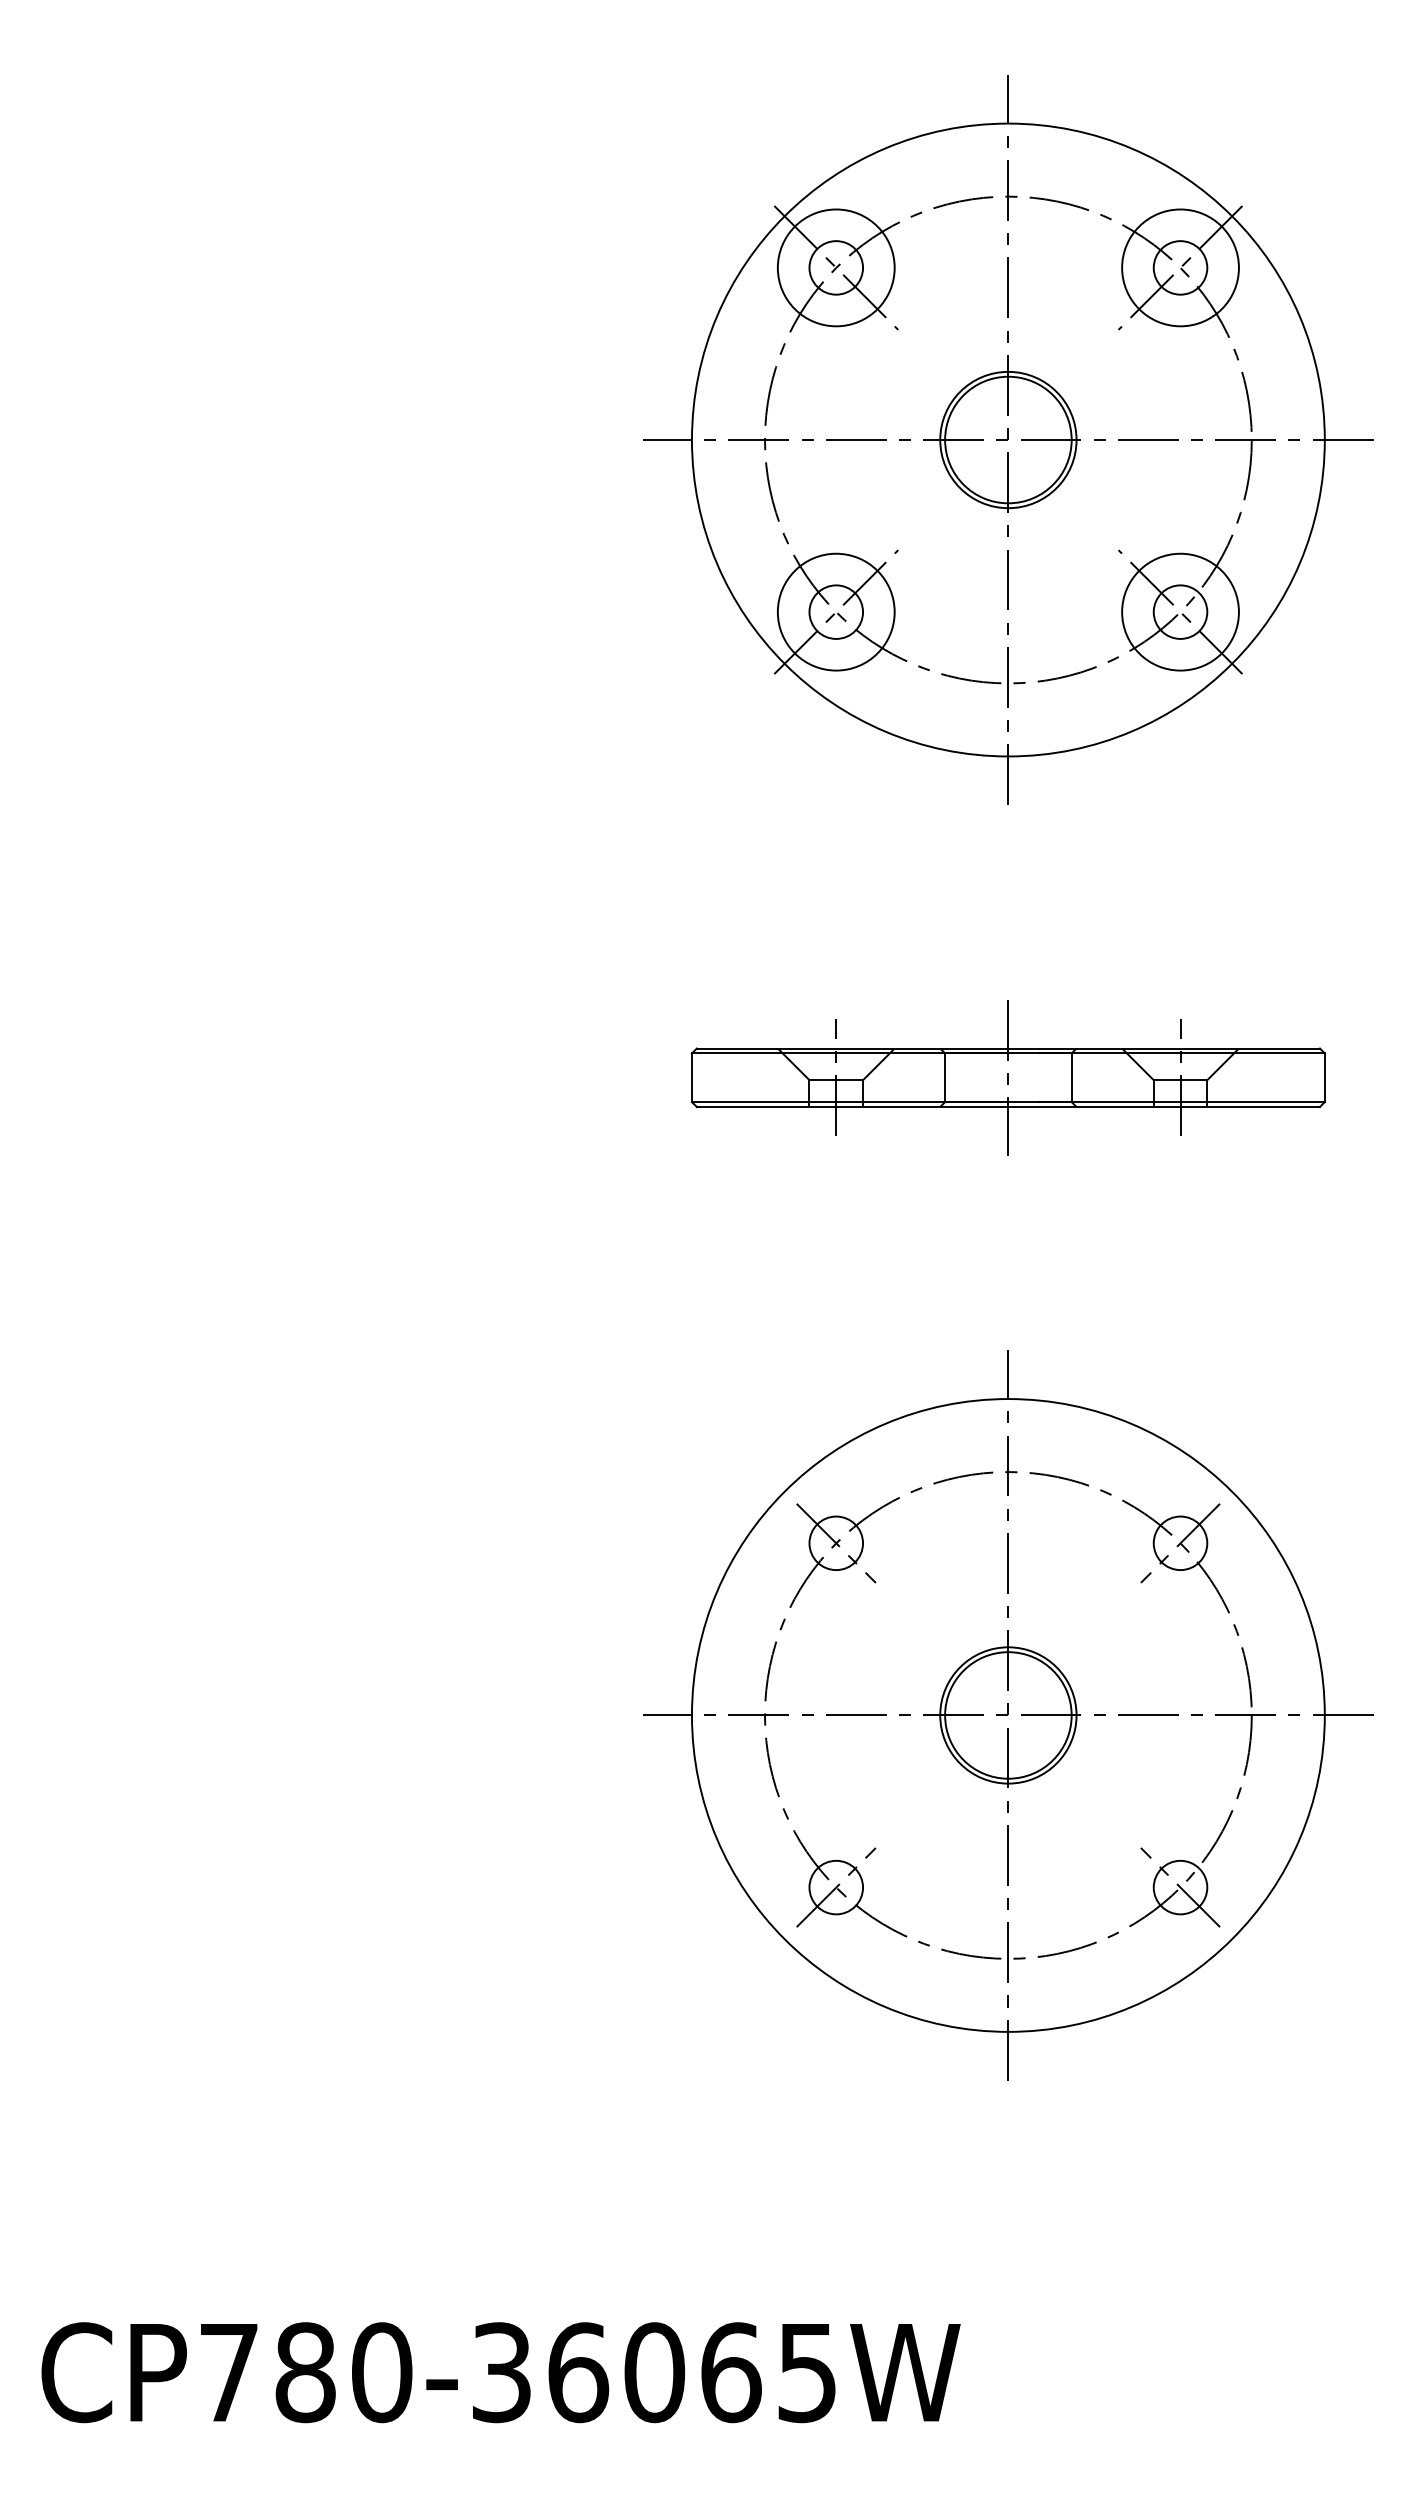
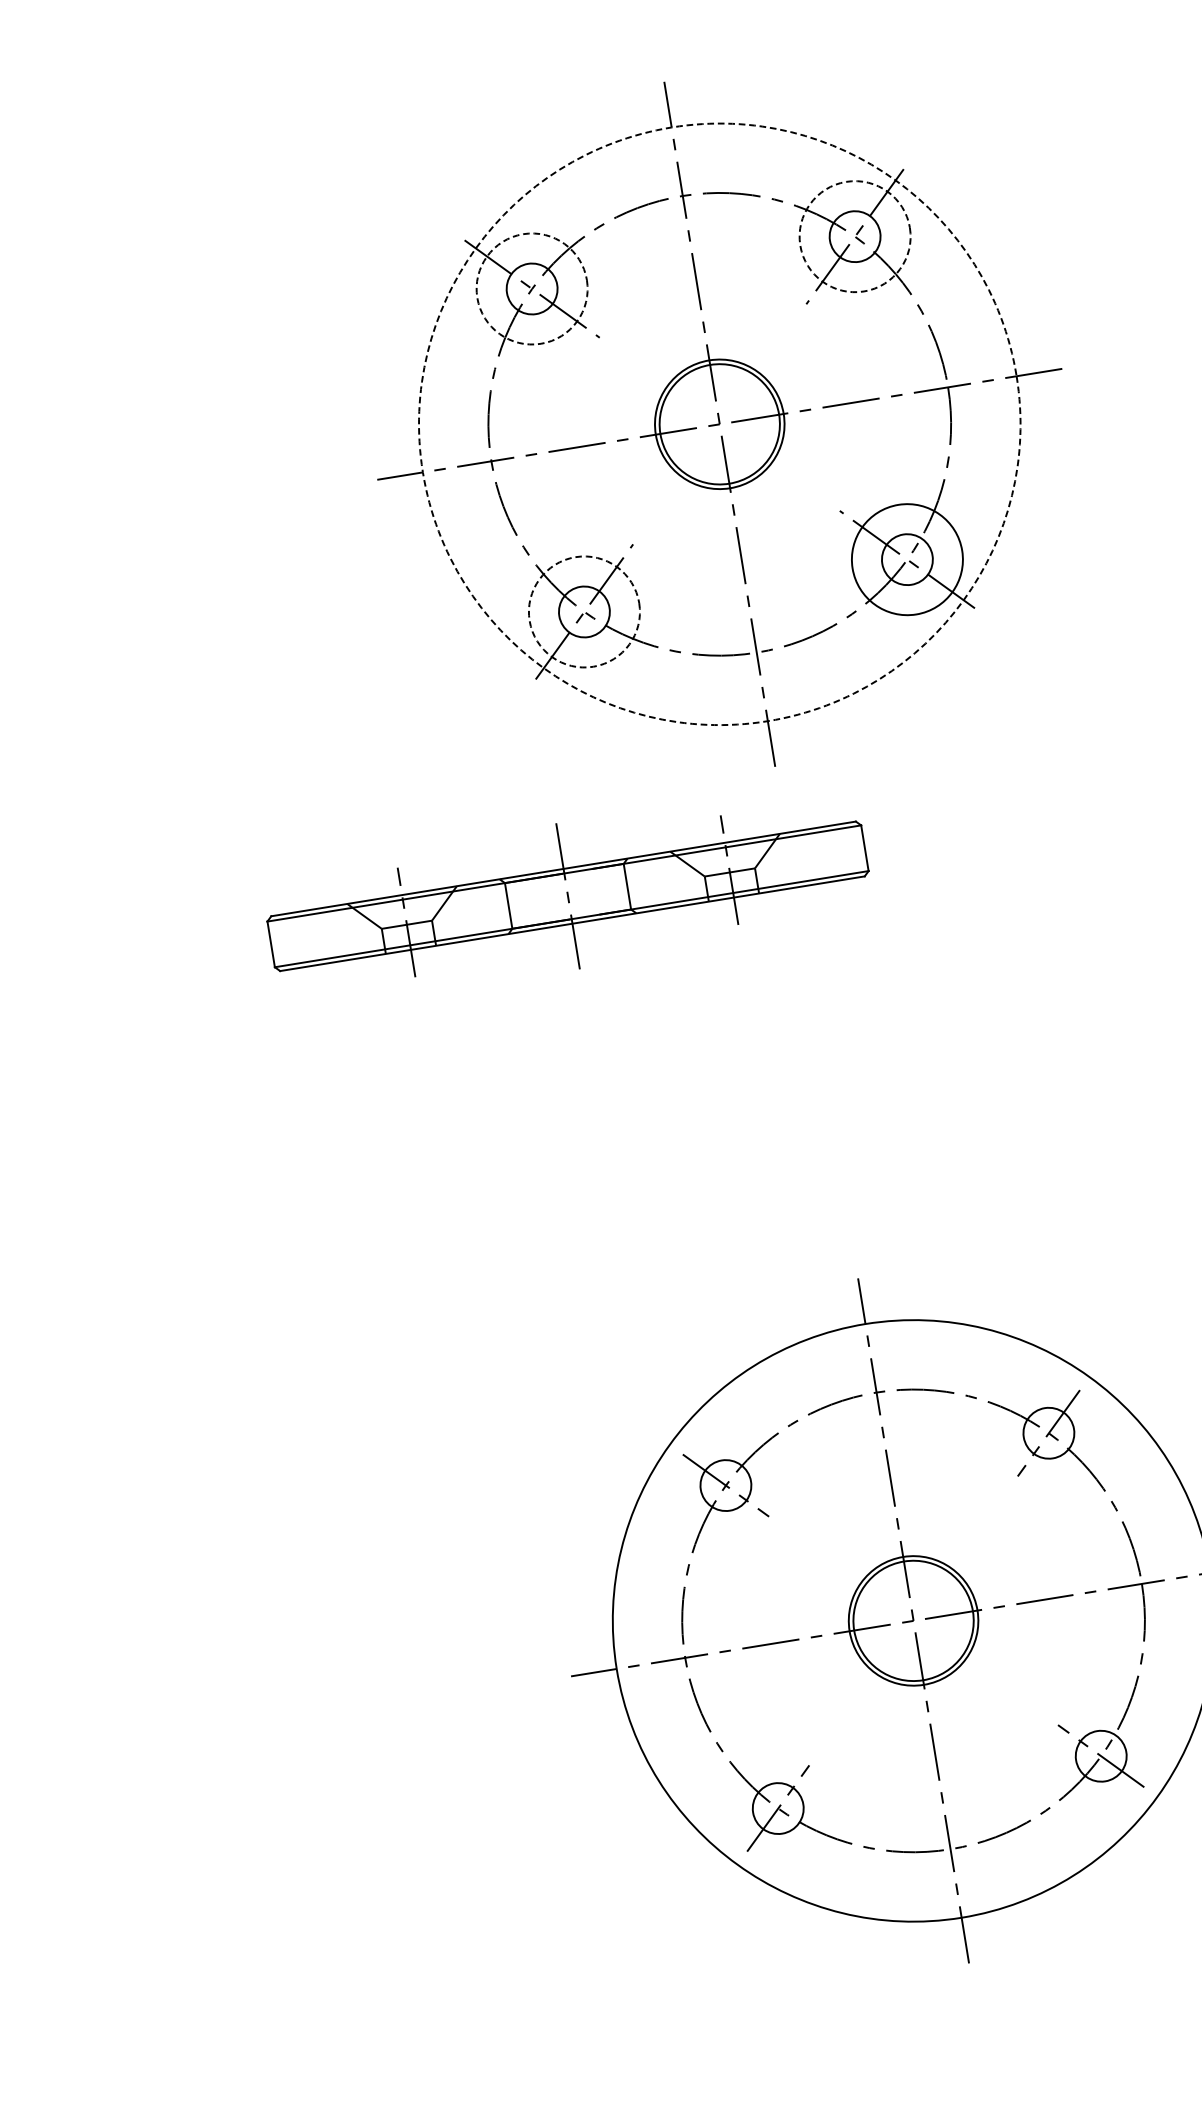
circle: (835, 267) -> (531, 288), solid -> dashed
circle: (1180, 267) -> (855, 236), solid -> dashed
circle: (1007, 439) -> (718, 423), solid -> dashed
circle: (835, 611) -> (583, 611), solid -> dashed
part: (1007, 1077) -> (567, 896), moved

